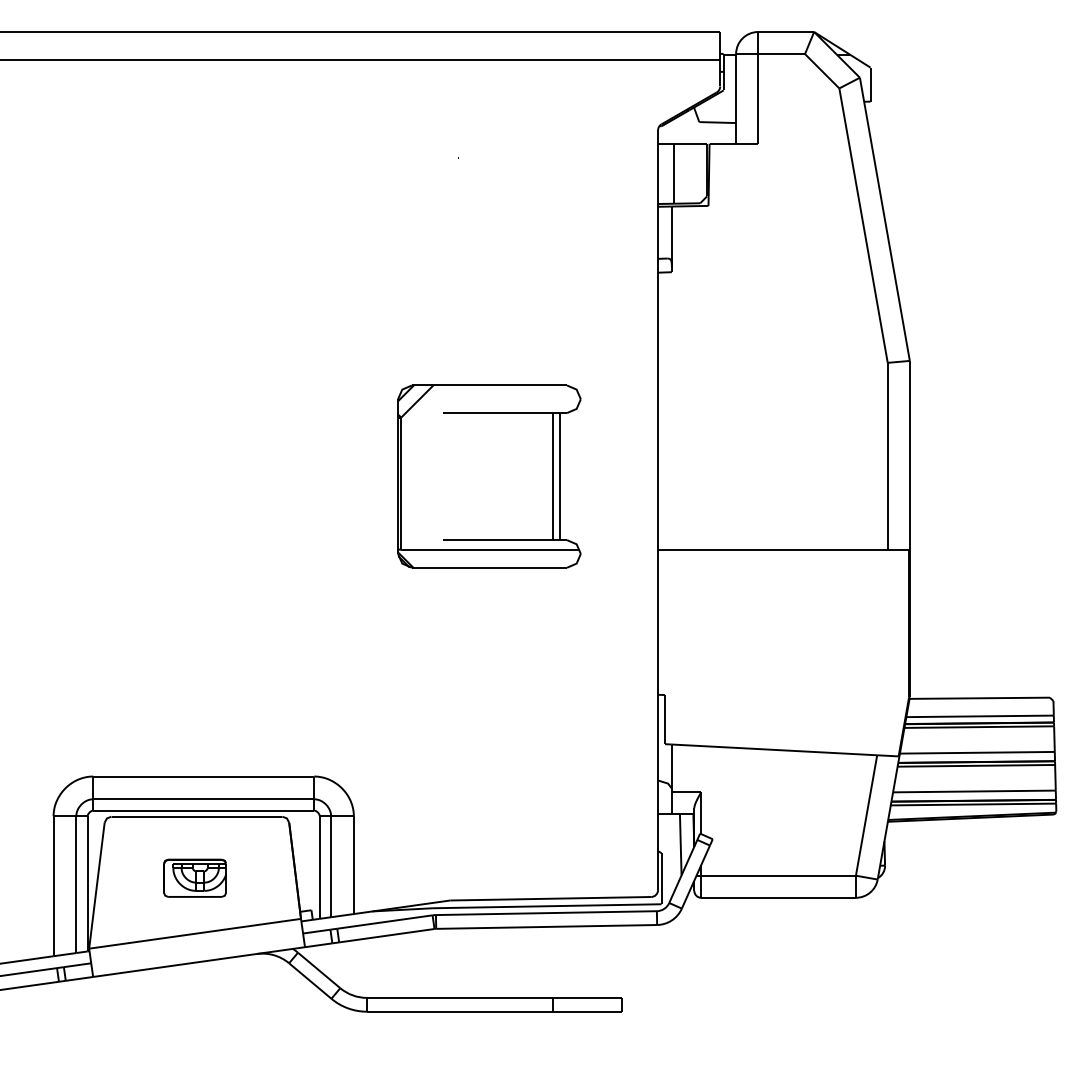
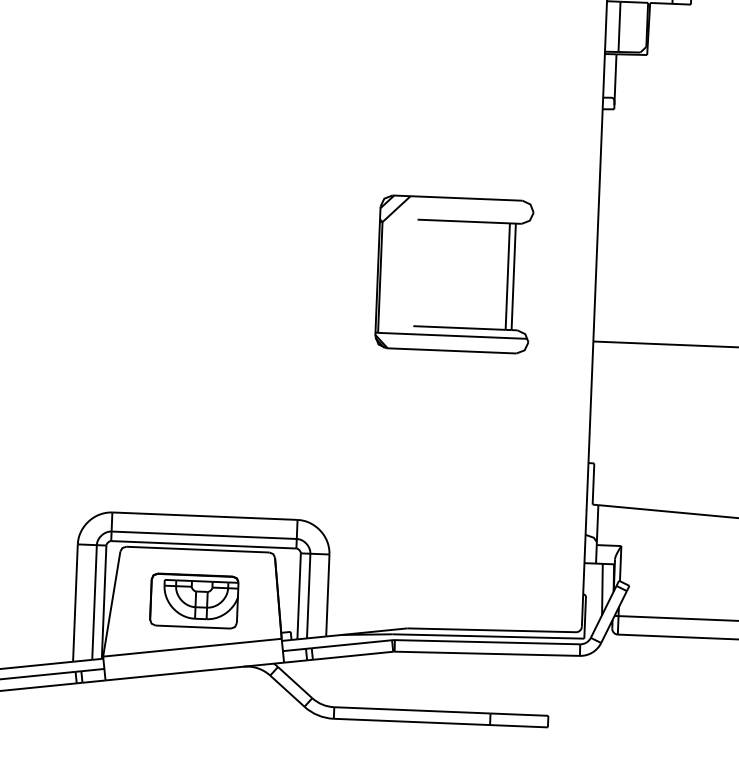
part: (194, 878) -> (193, 601), size x1.67

